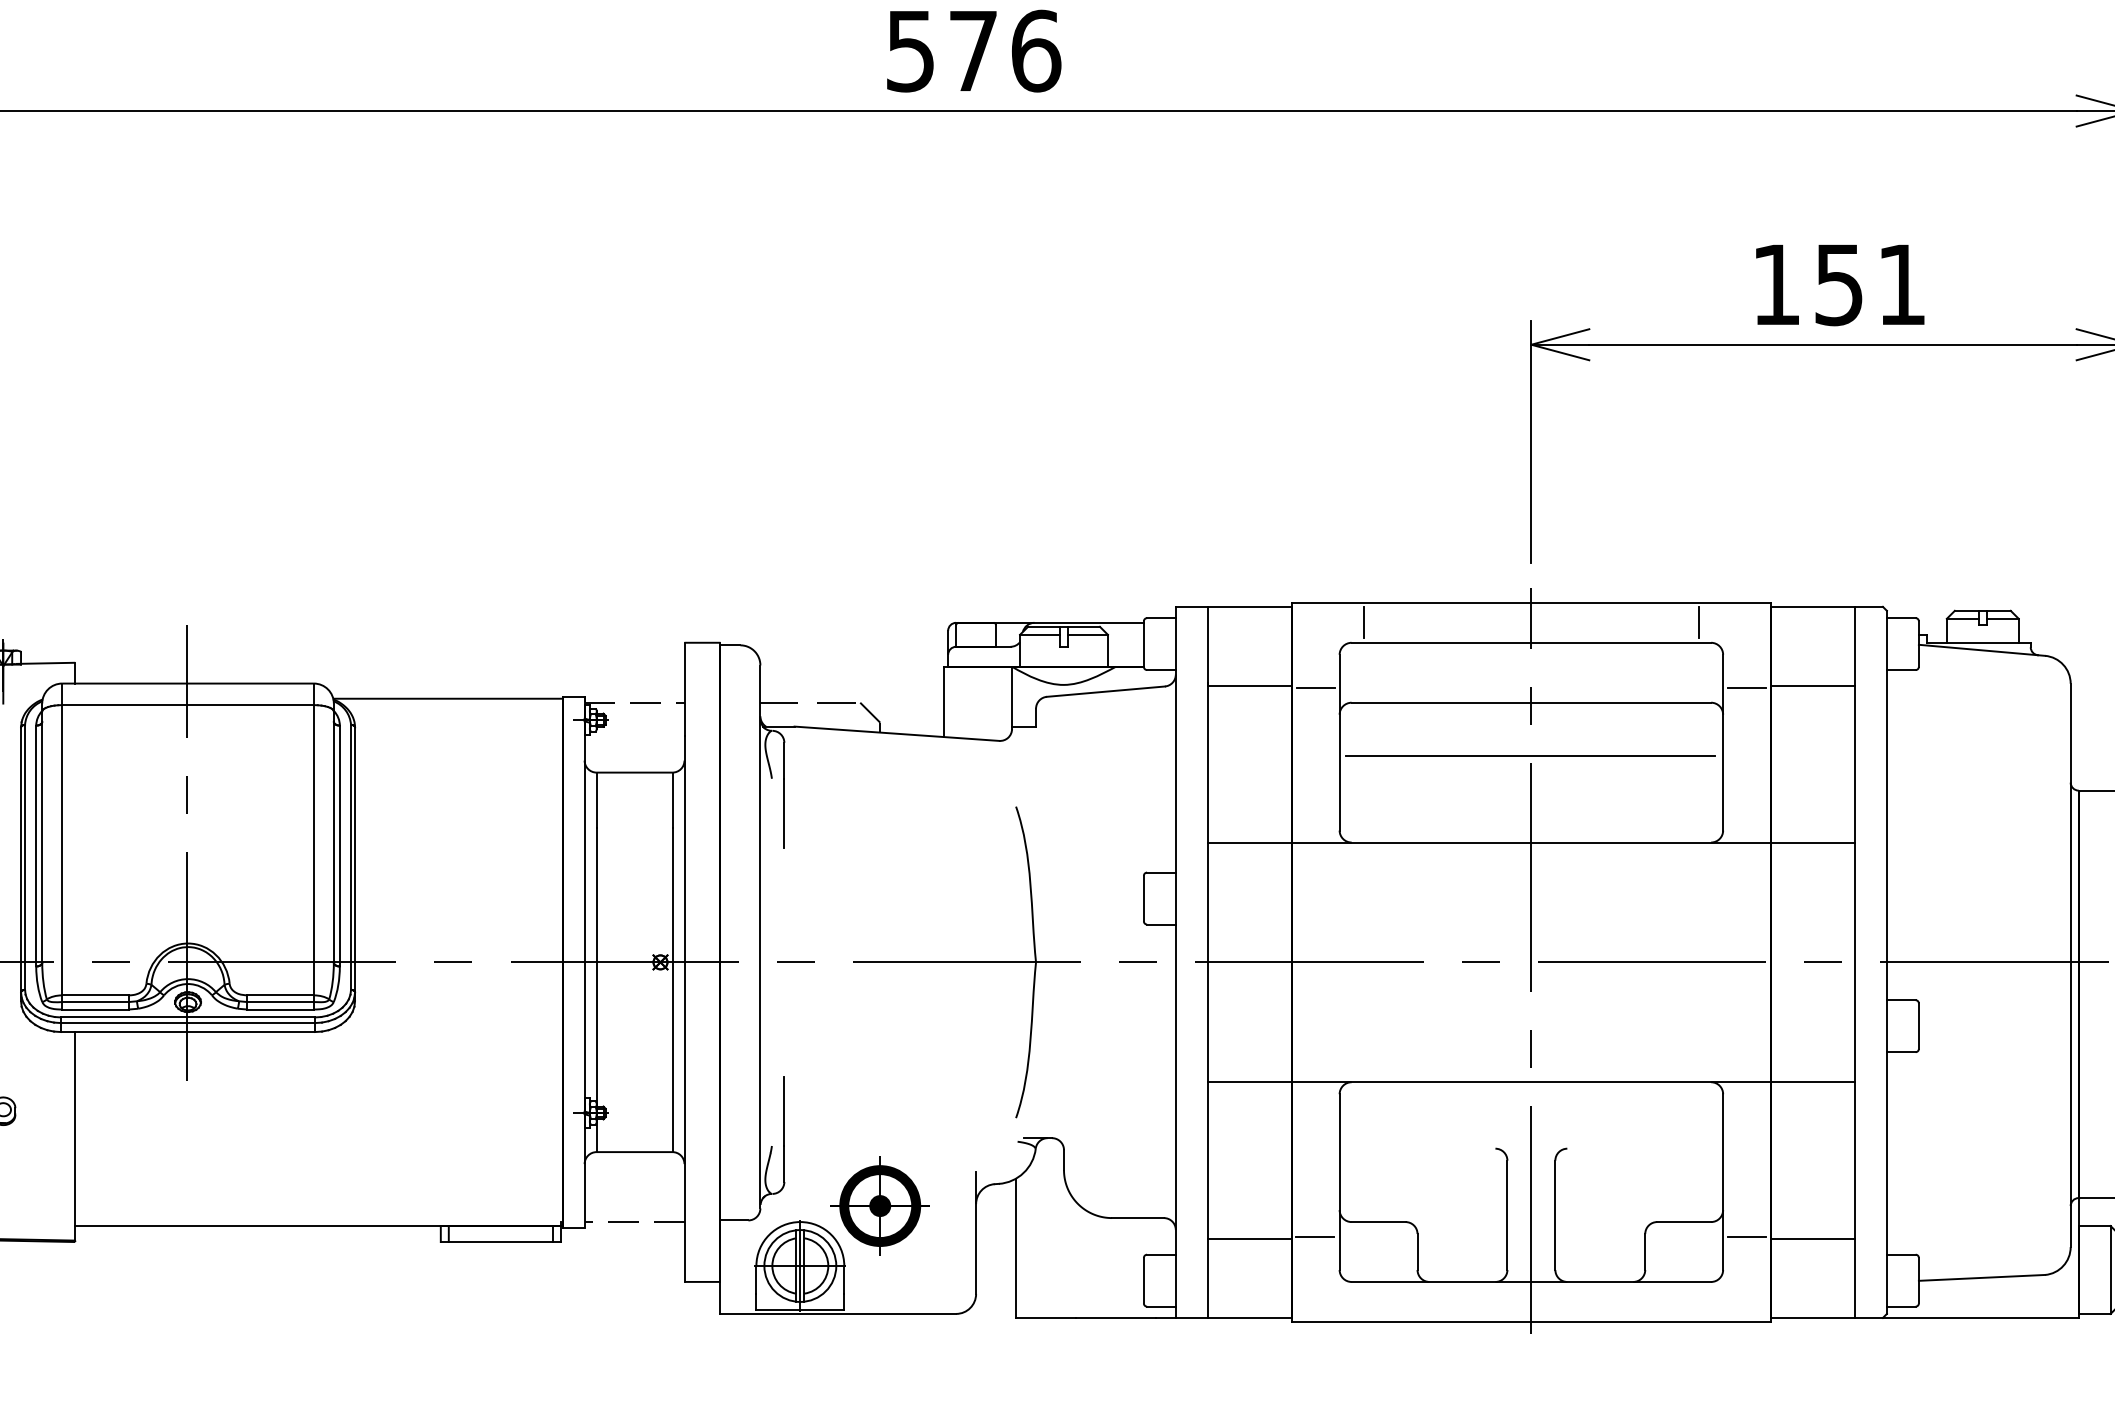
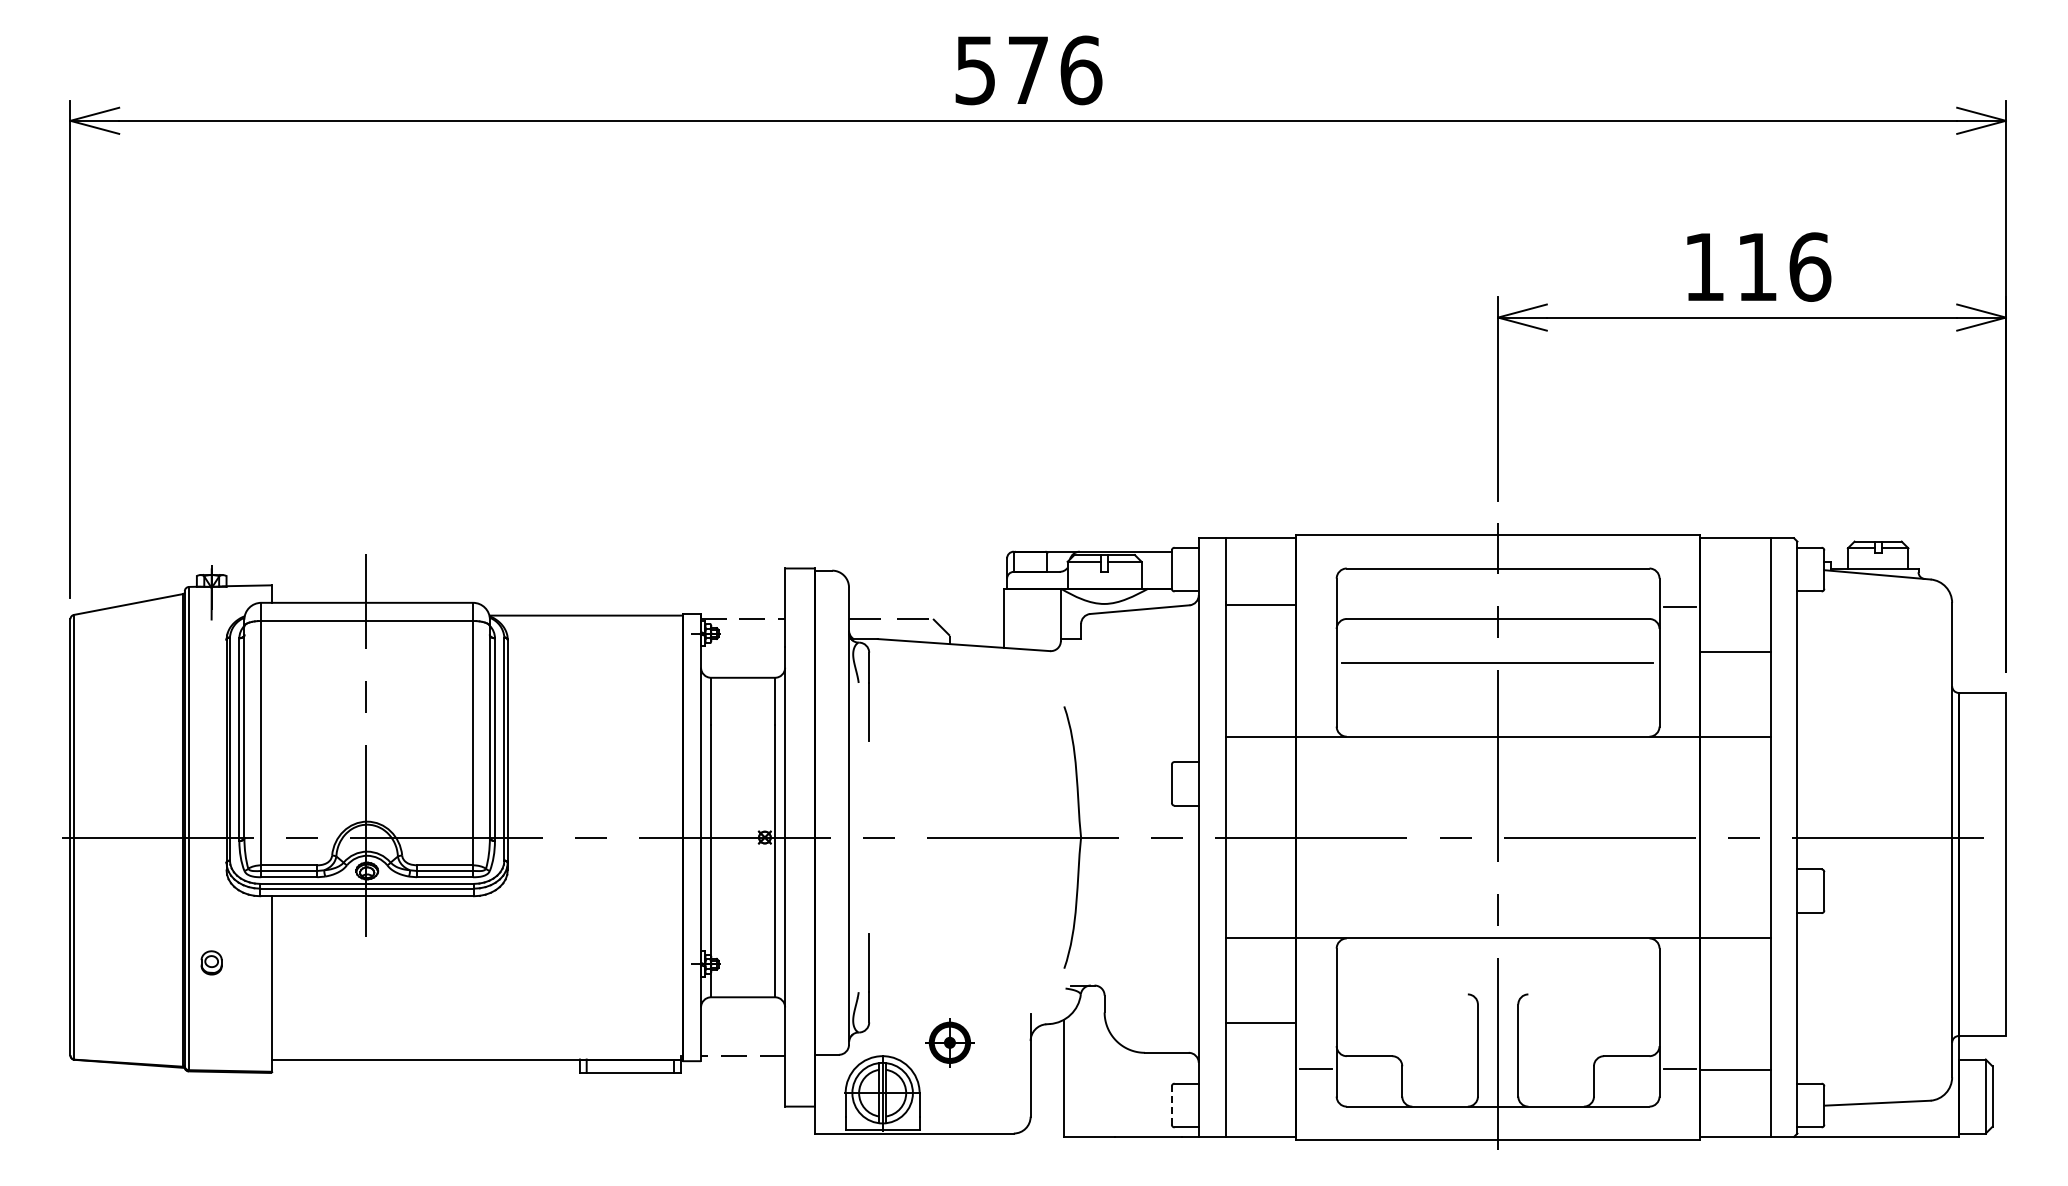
text: (1871, 284) -> (1784, 266), 151 -> 116
line: (1364, 622) -> (1357, 551), removed
line: (1698, 622) -> (1638, 551), removed
line: (1812, 685) -> (1734, 651), moved
line: (1315, 687) -> (1316, 606), removed
part: (879, 1205) -> (949, 1042), size x0.6
line: (1249, 1239) -> (1260, 1023), moved
line: (1143, 1280) -> (1171, 1105), solid -> dashed

